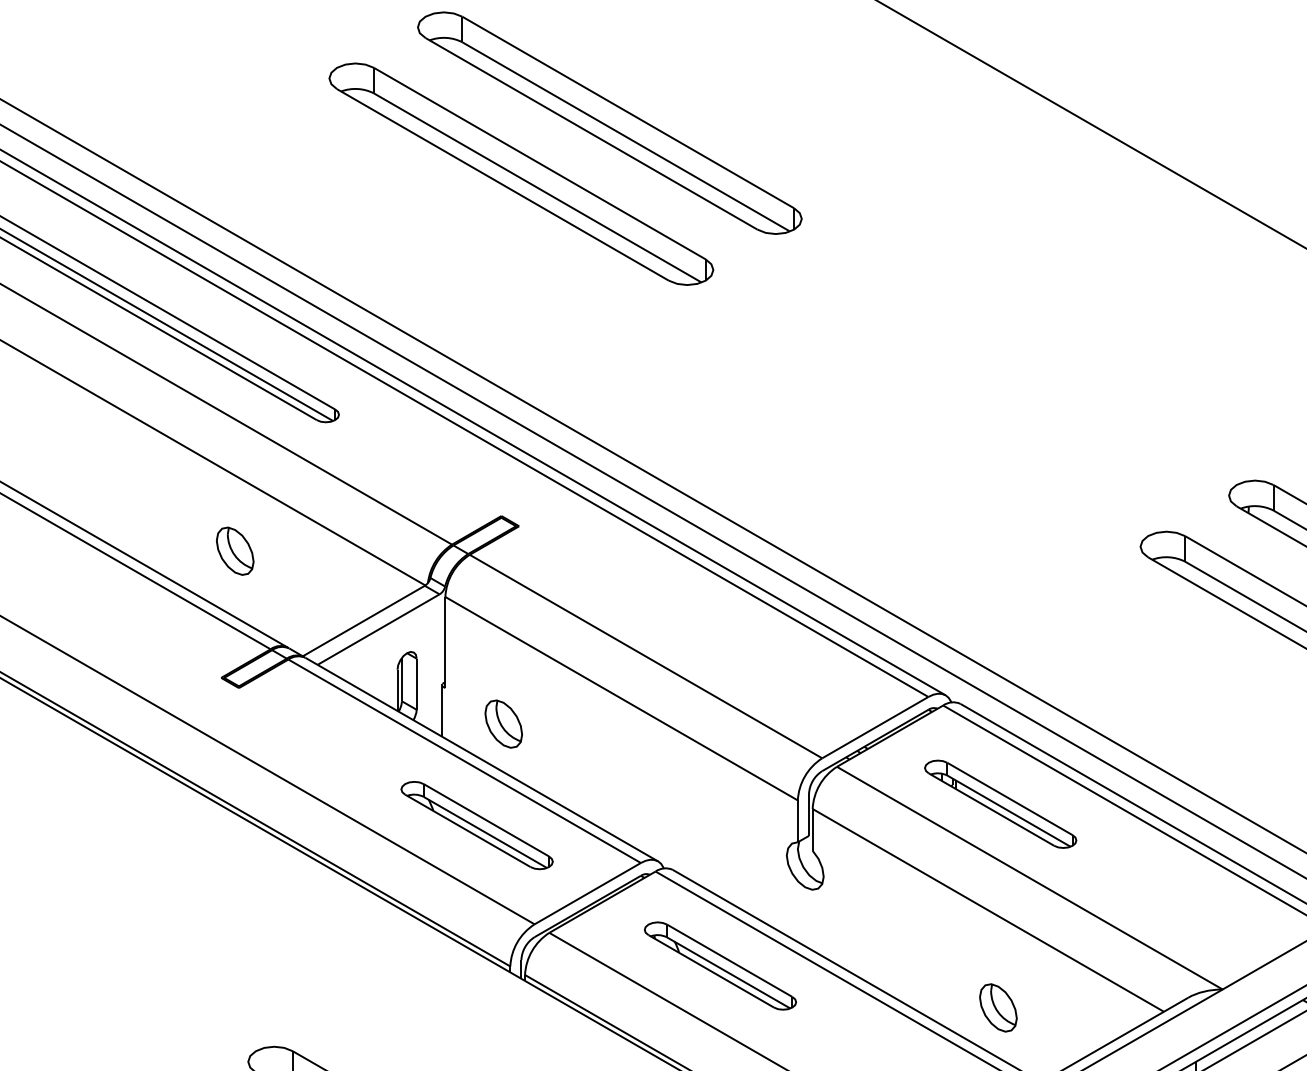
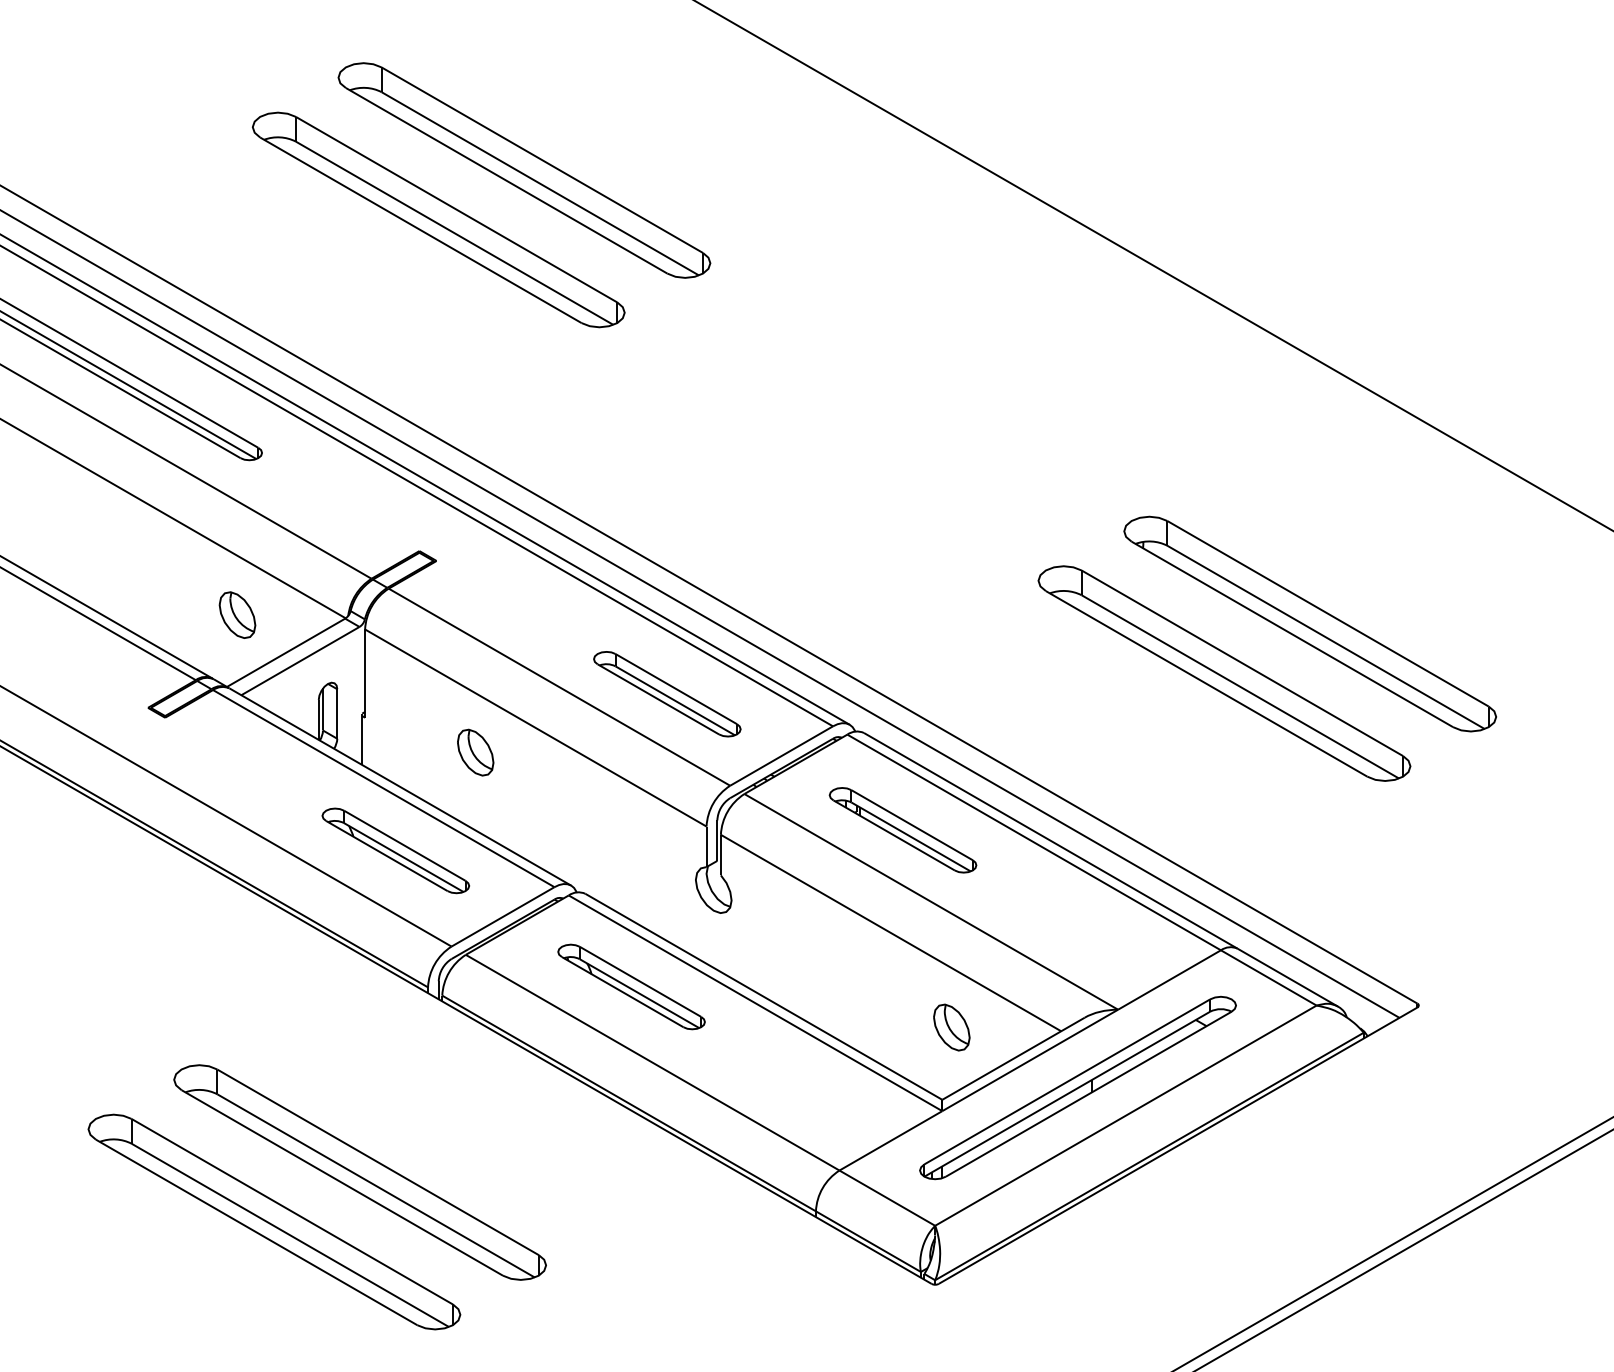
part: (235, 550) -> (237, 614), moved
part: (757, 664) -> (667, 694), added
part: (503, 723) -> (475, 752), moved
part: (998, 1007) -> (951, 1027), moved

